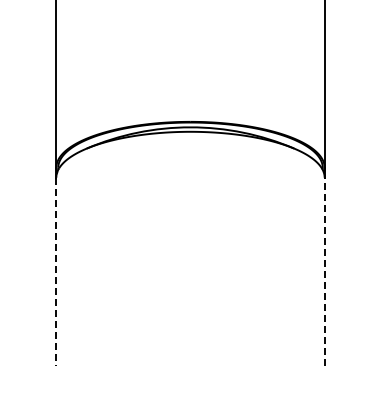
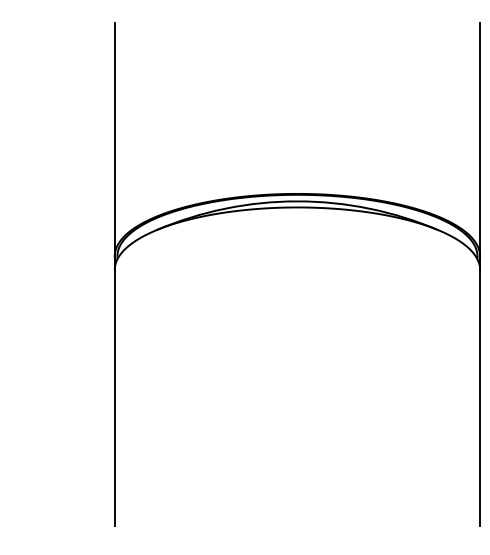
line: (324, 271) -> (479, 397), dashed -> solid
line: (56, 272) -> (115, 399), dashed -> solid

